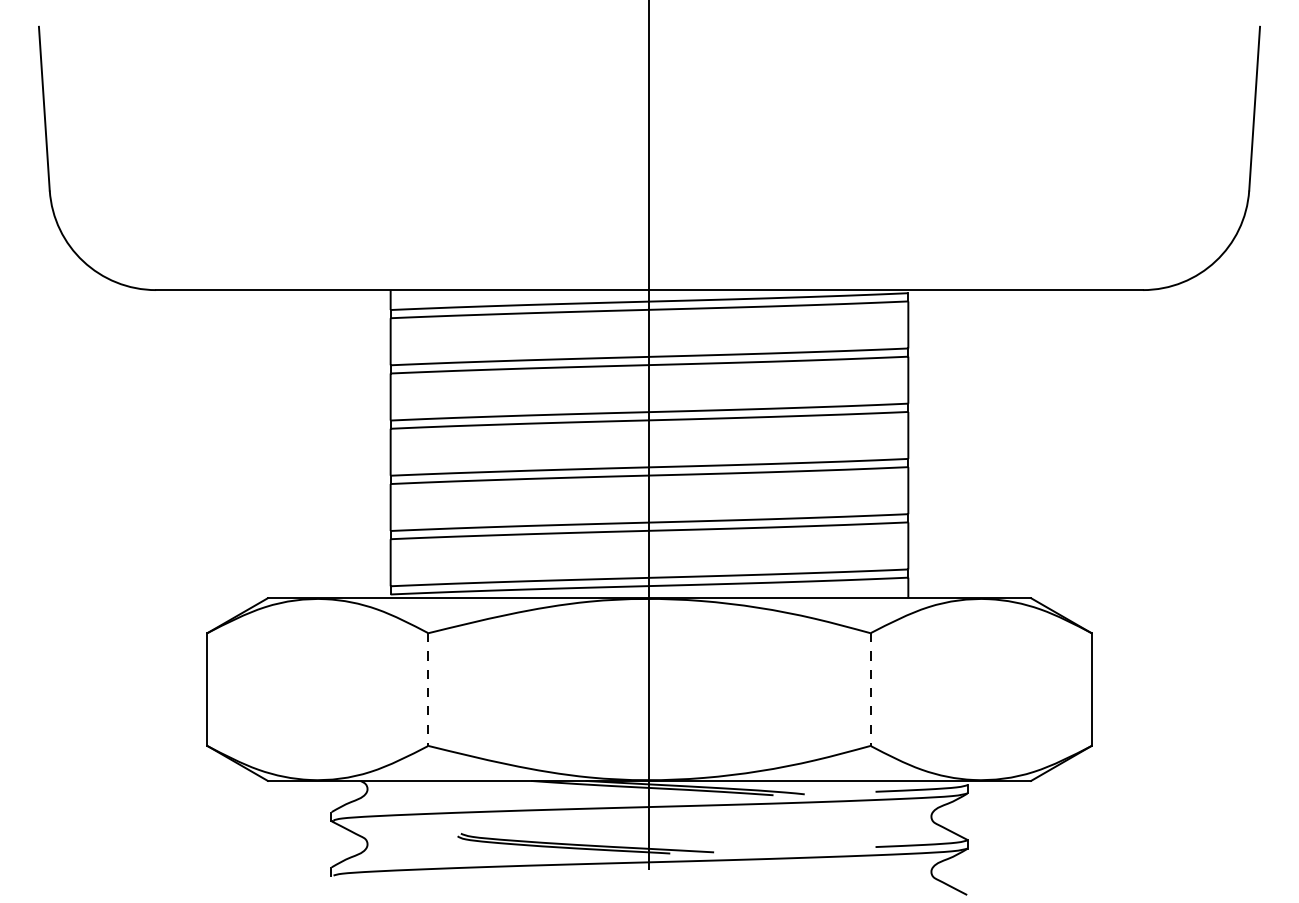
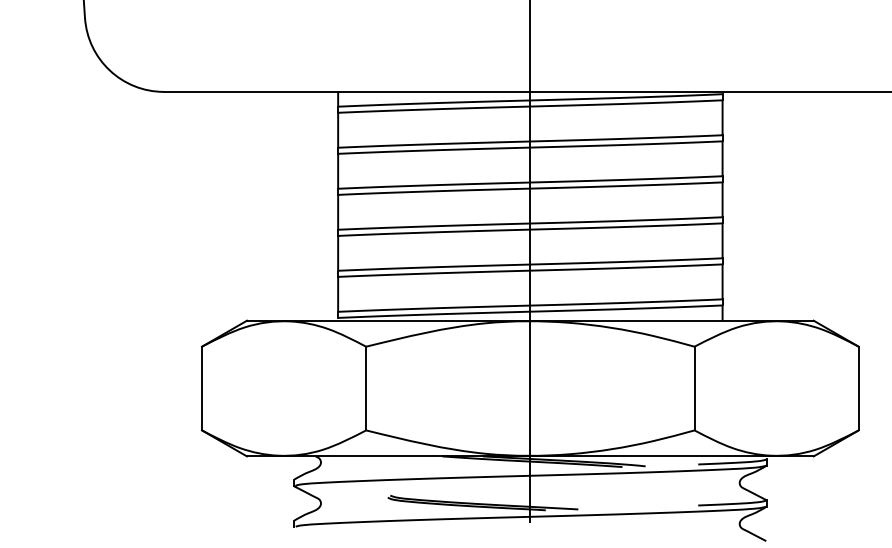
line: (428, 690) -> (366, 389), dashed -> solid
line: (870, 690) -> (694, 389), dashed -> solid

